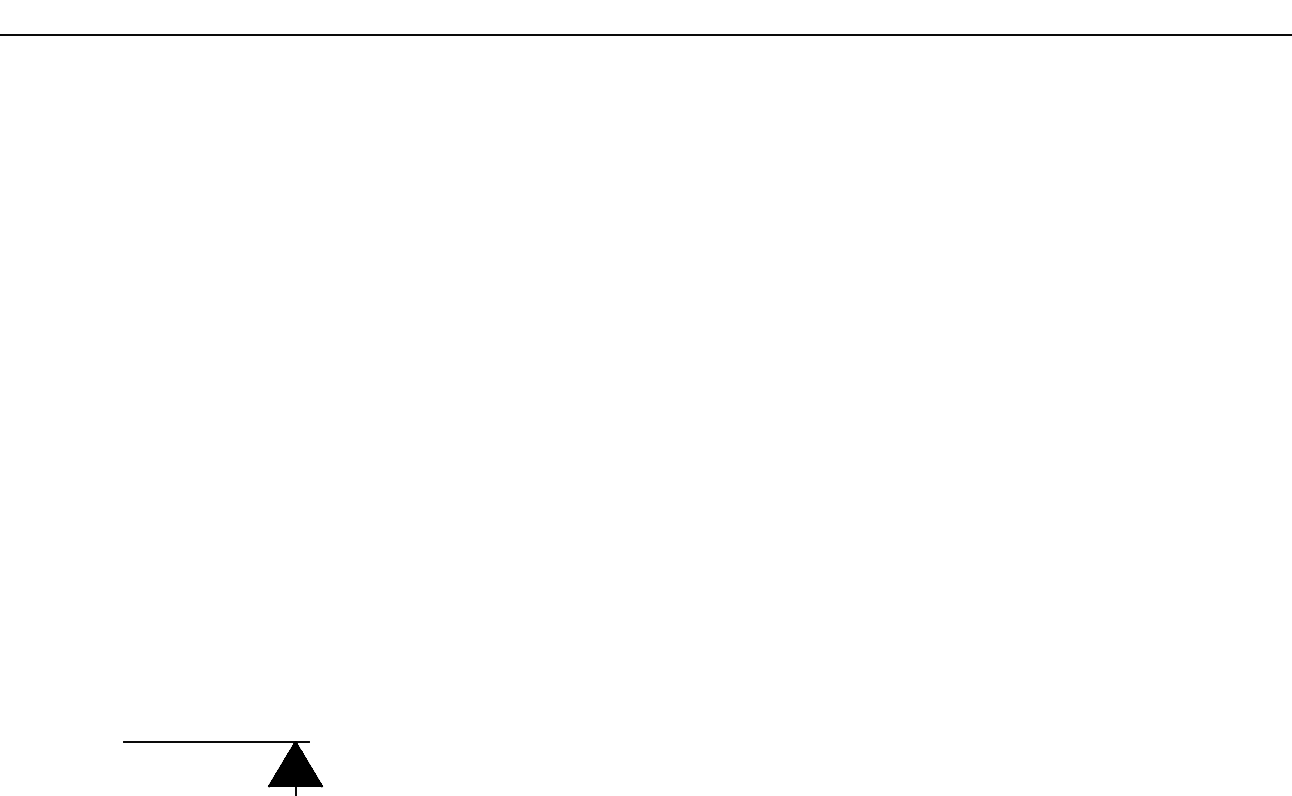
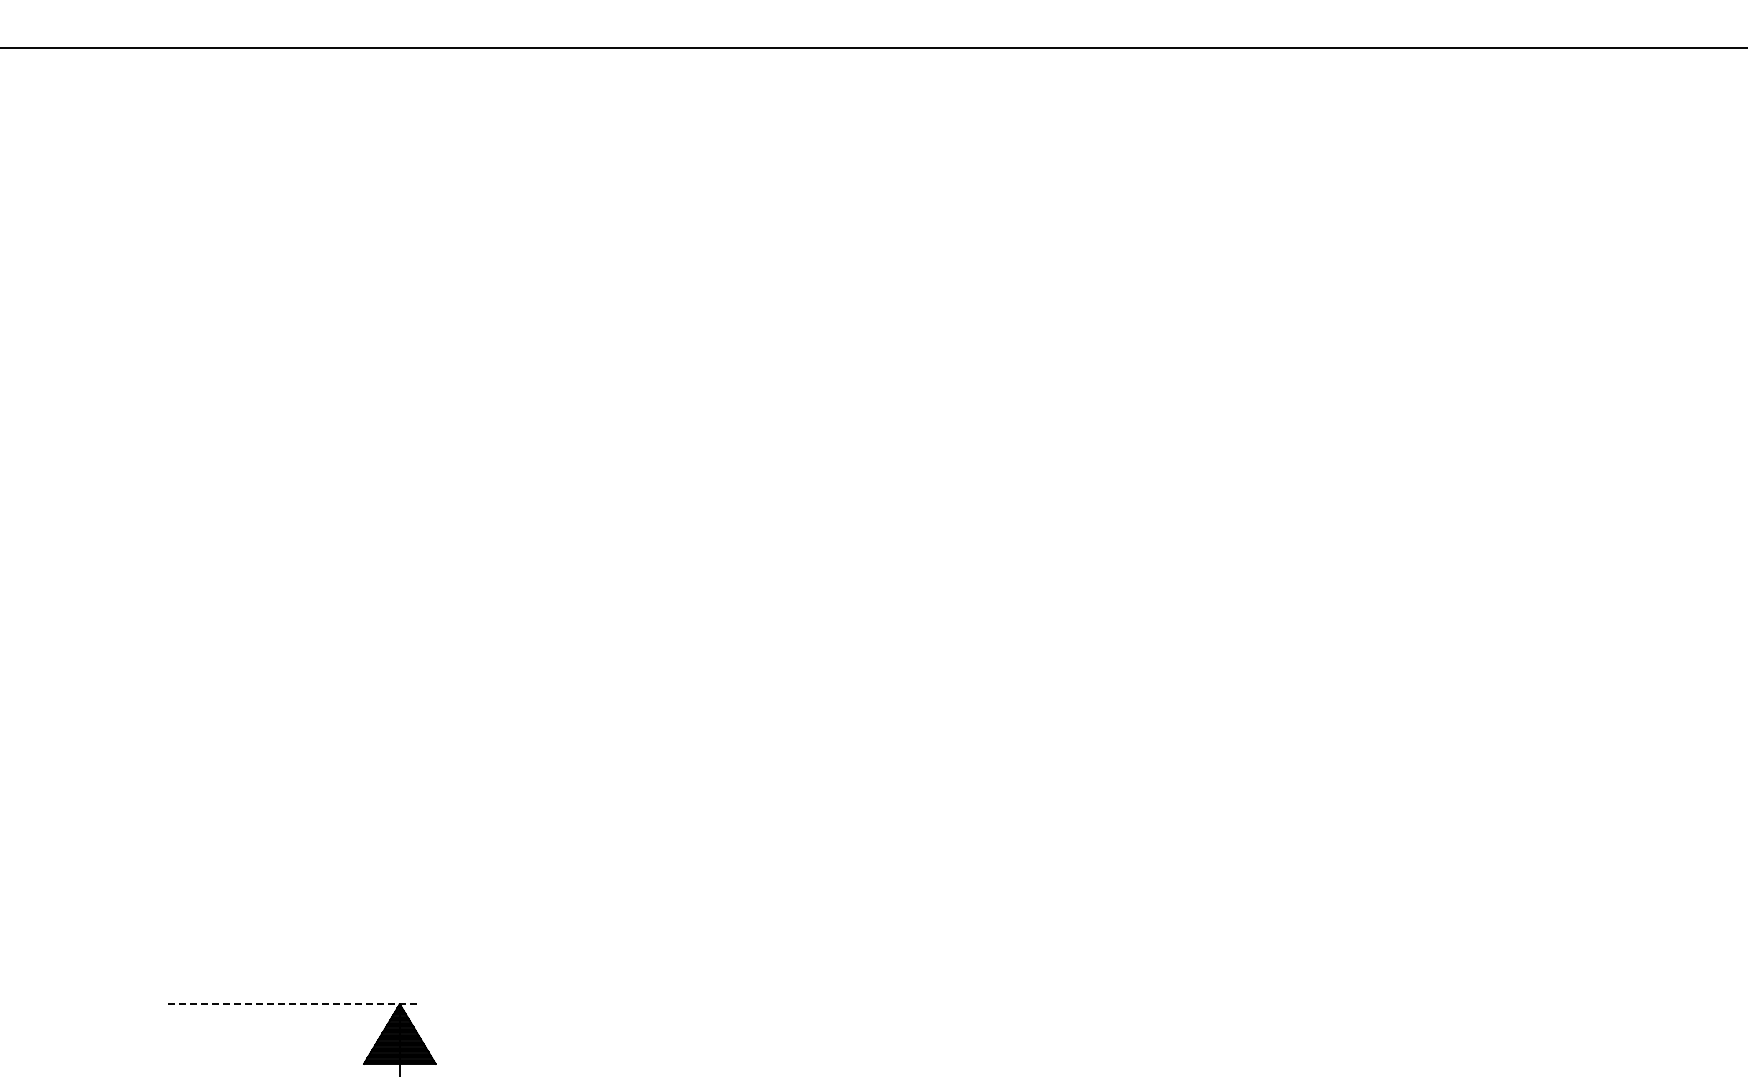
line: (216, 742) -> (293, 1004), solid -> dashed

